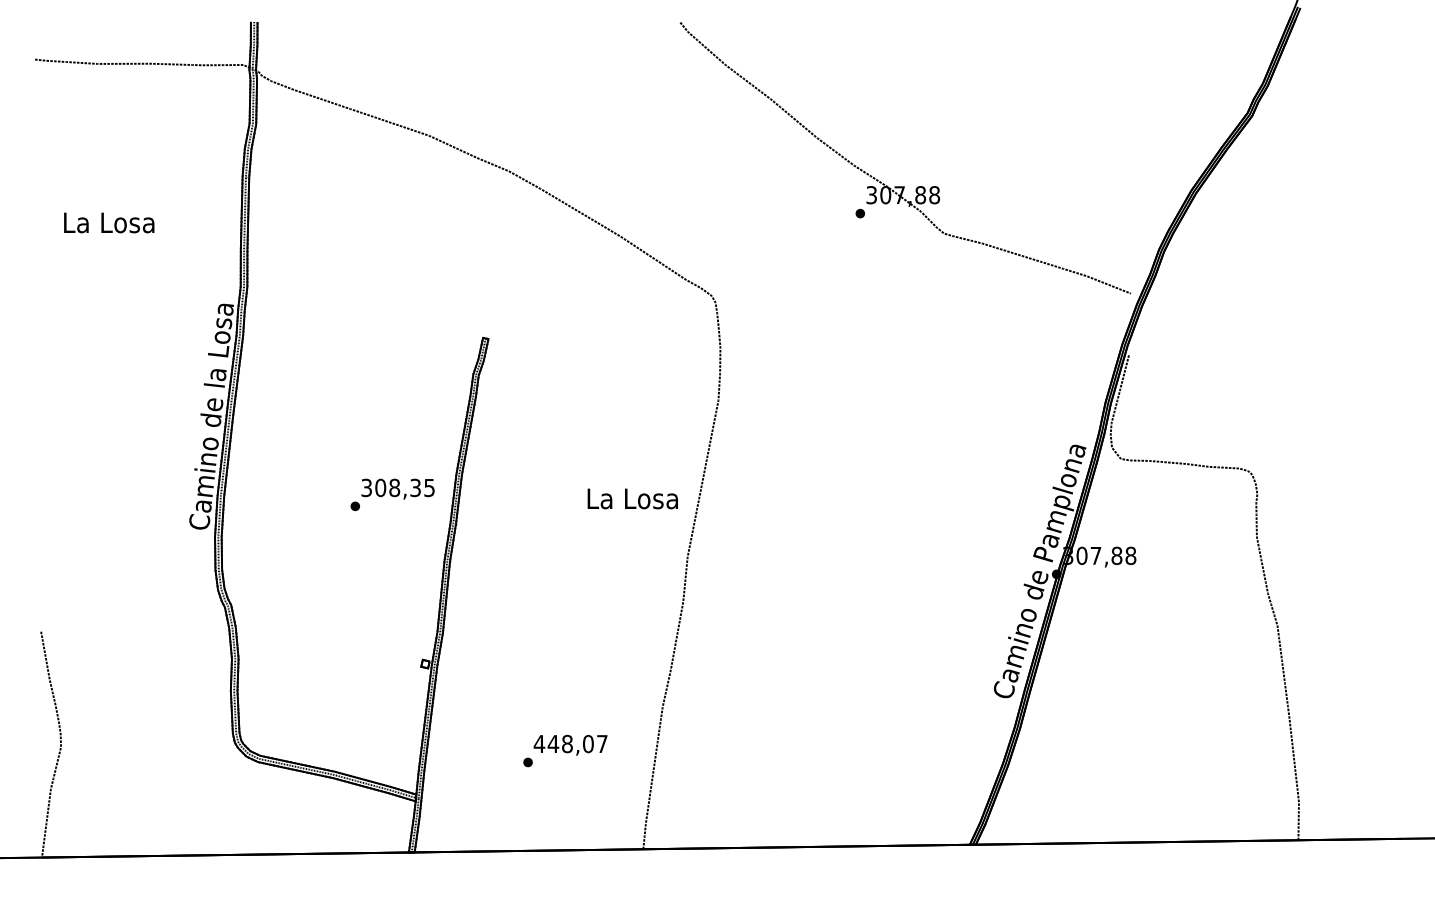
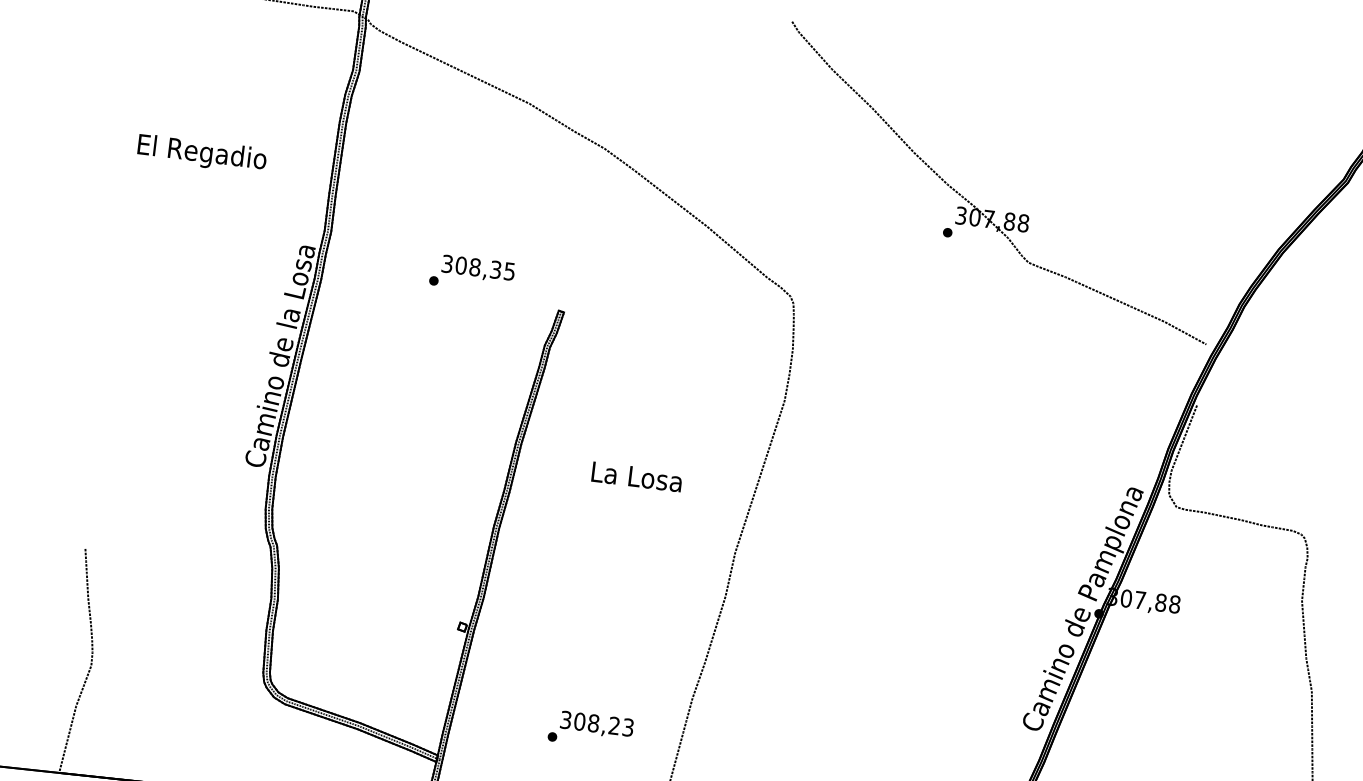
text: (109, 224) -> (202, 153), La Losa -> El Regadio
text: (392, 494) -> (472, 273), moved
text: (632, 498) -> (636, 476), moved
text: (570, 743) -> (596, 723), 448,07 -> 308,23

